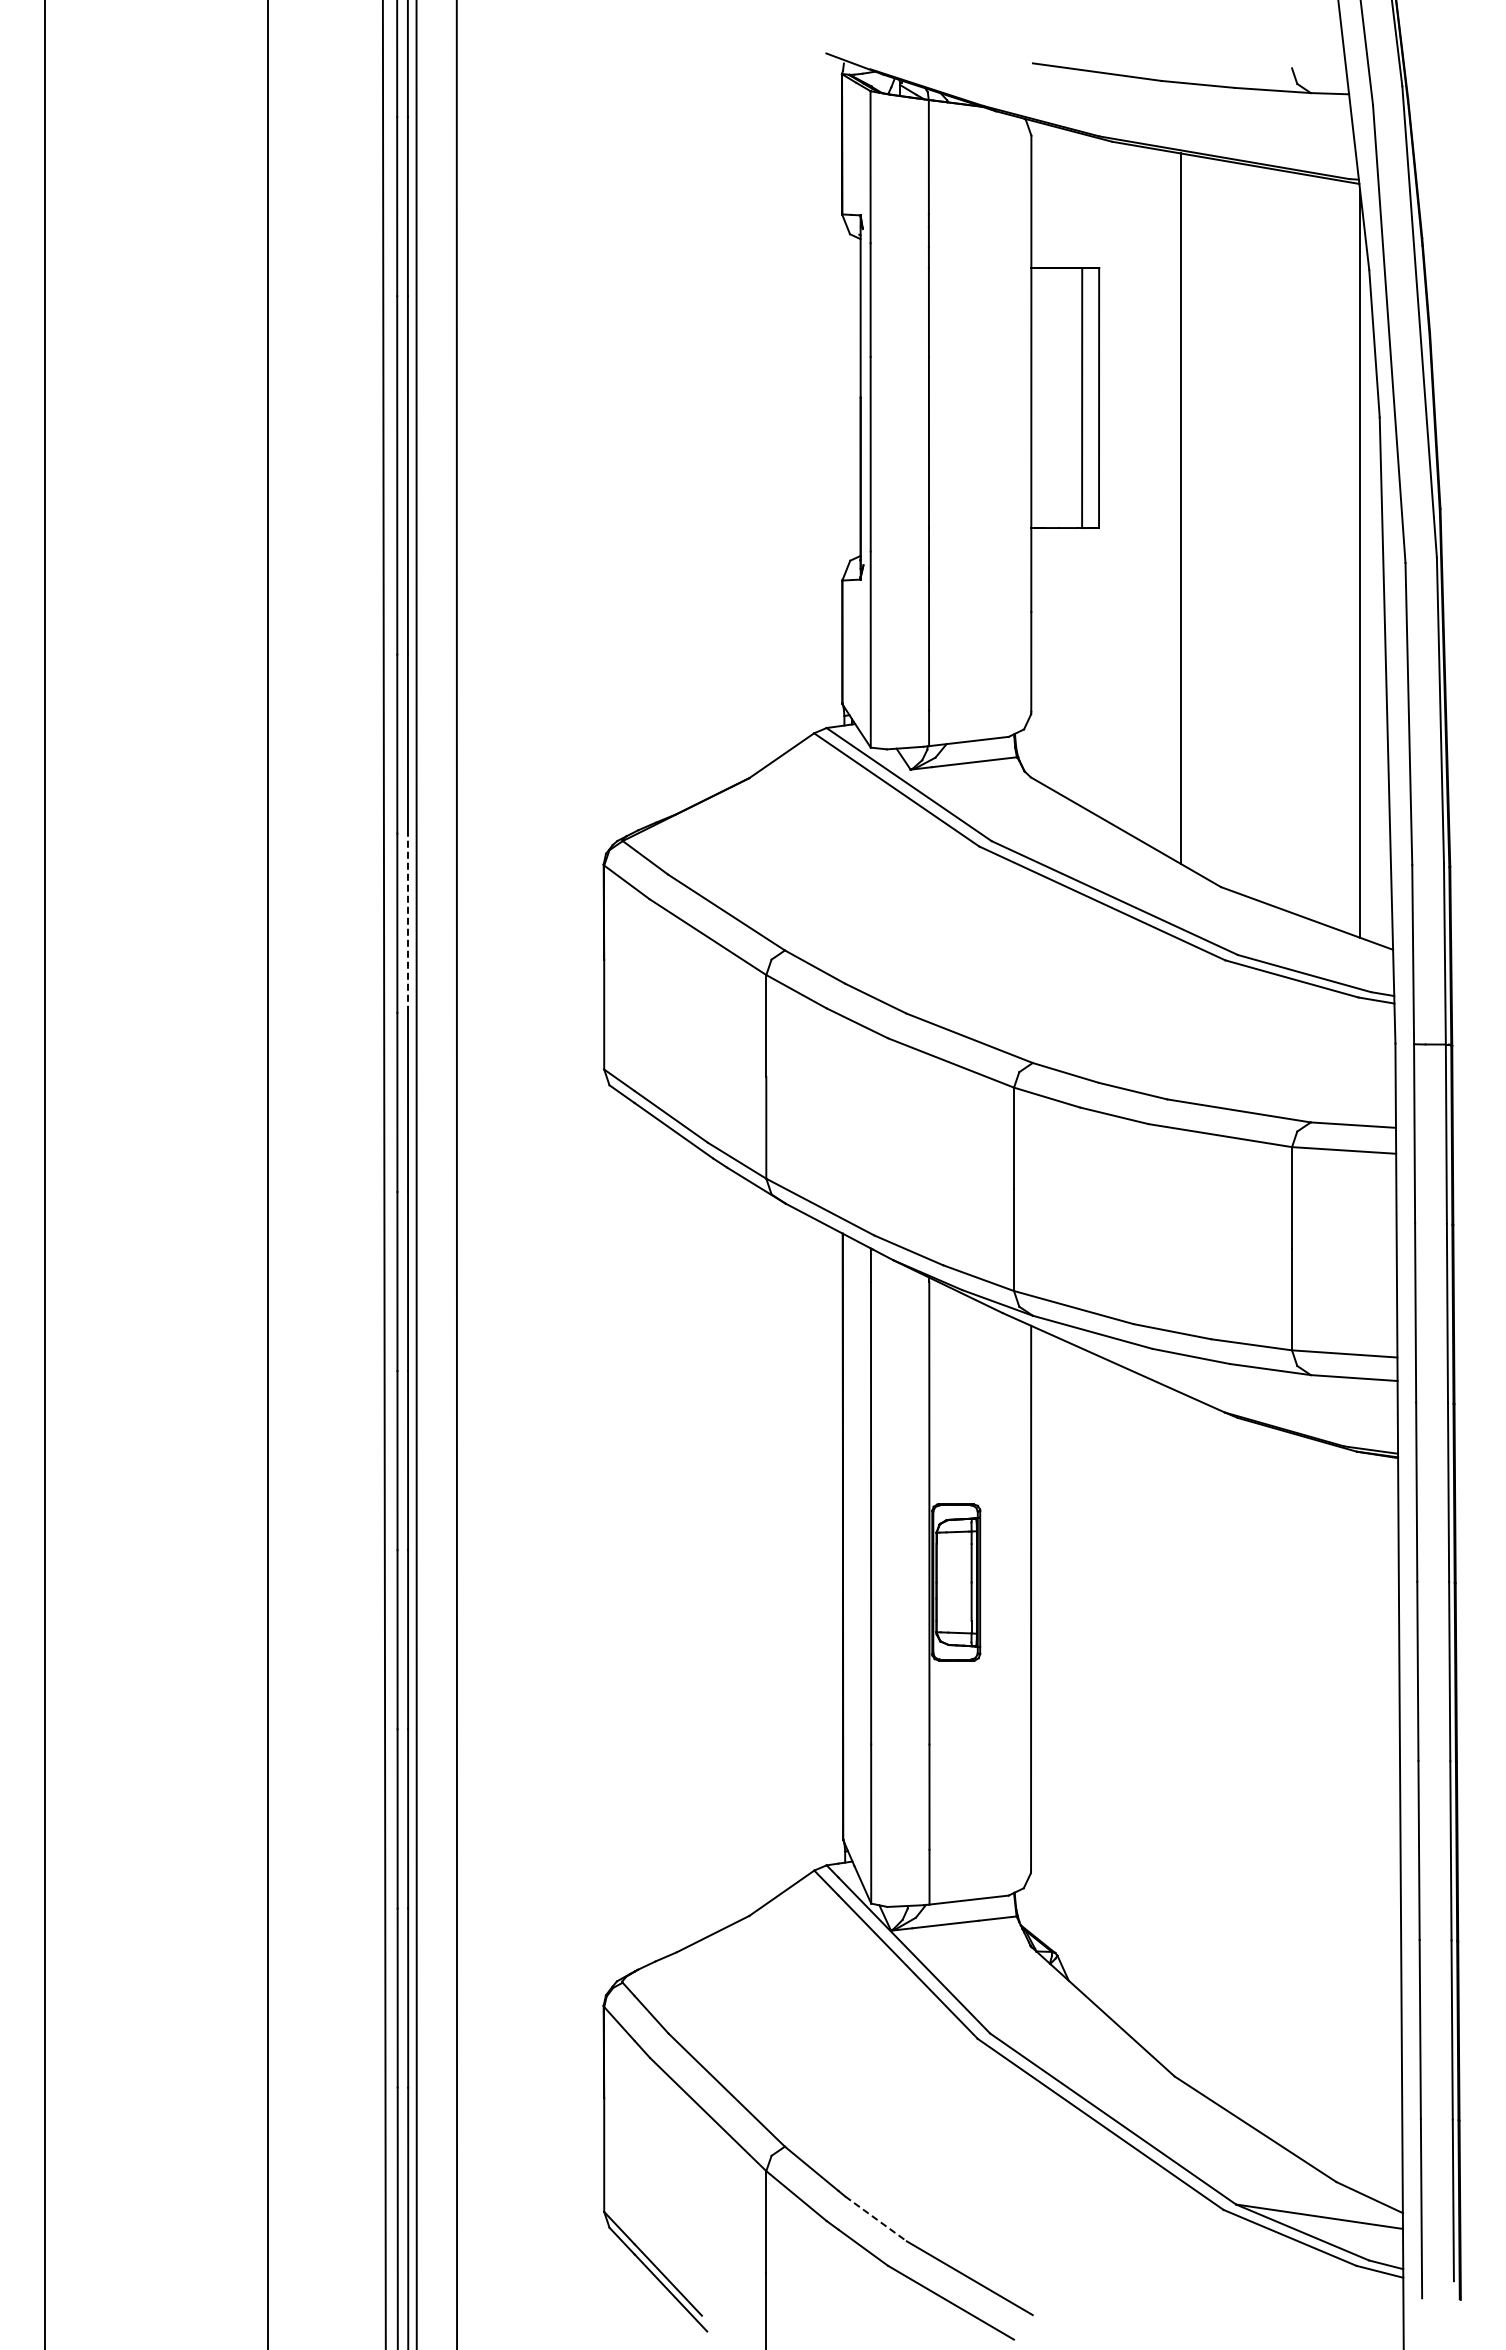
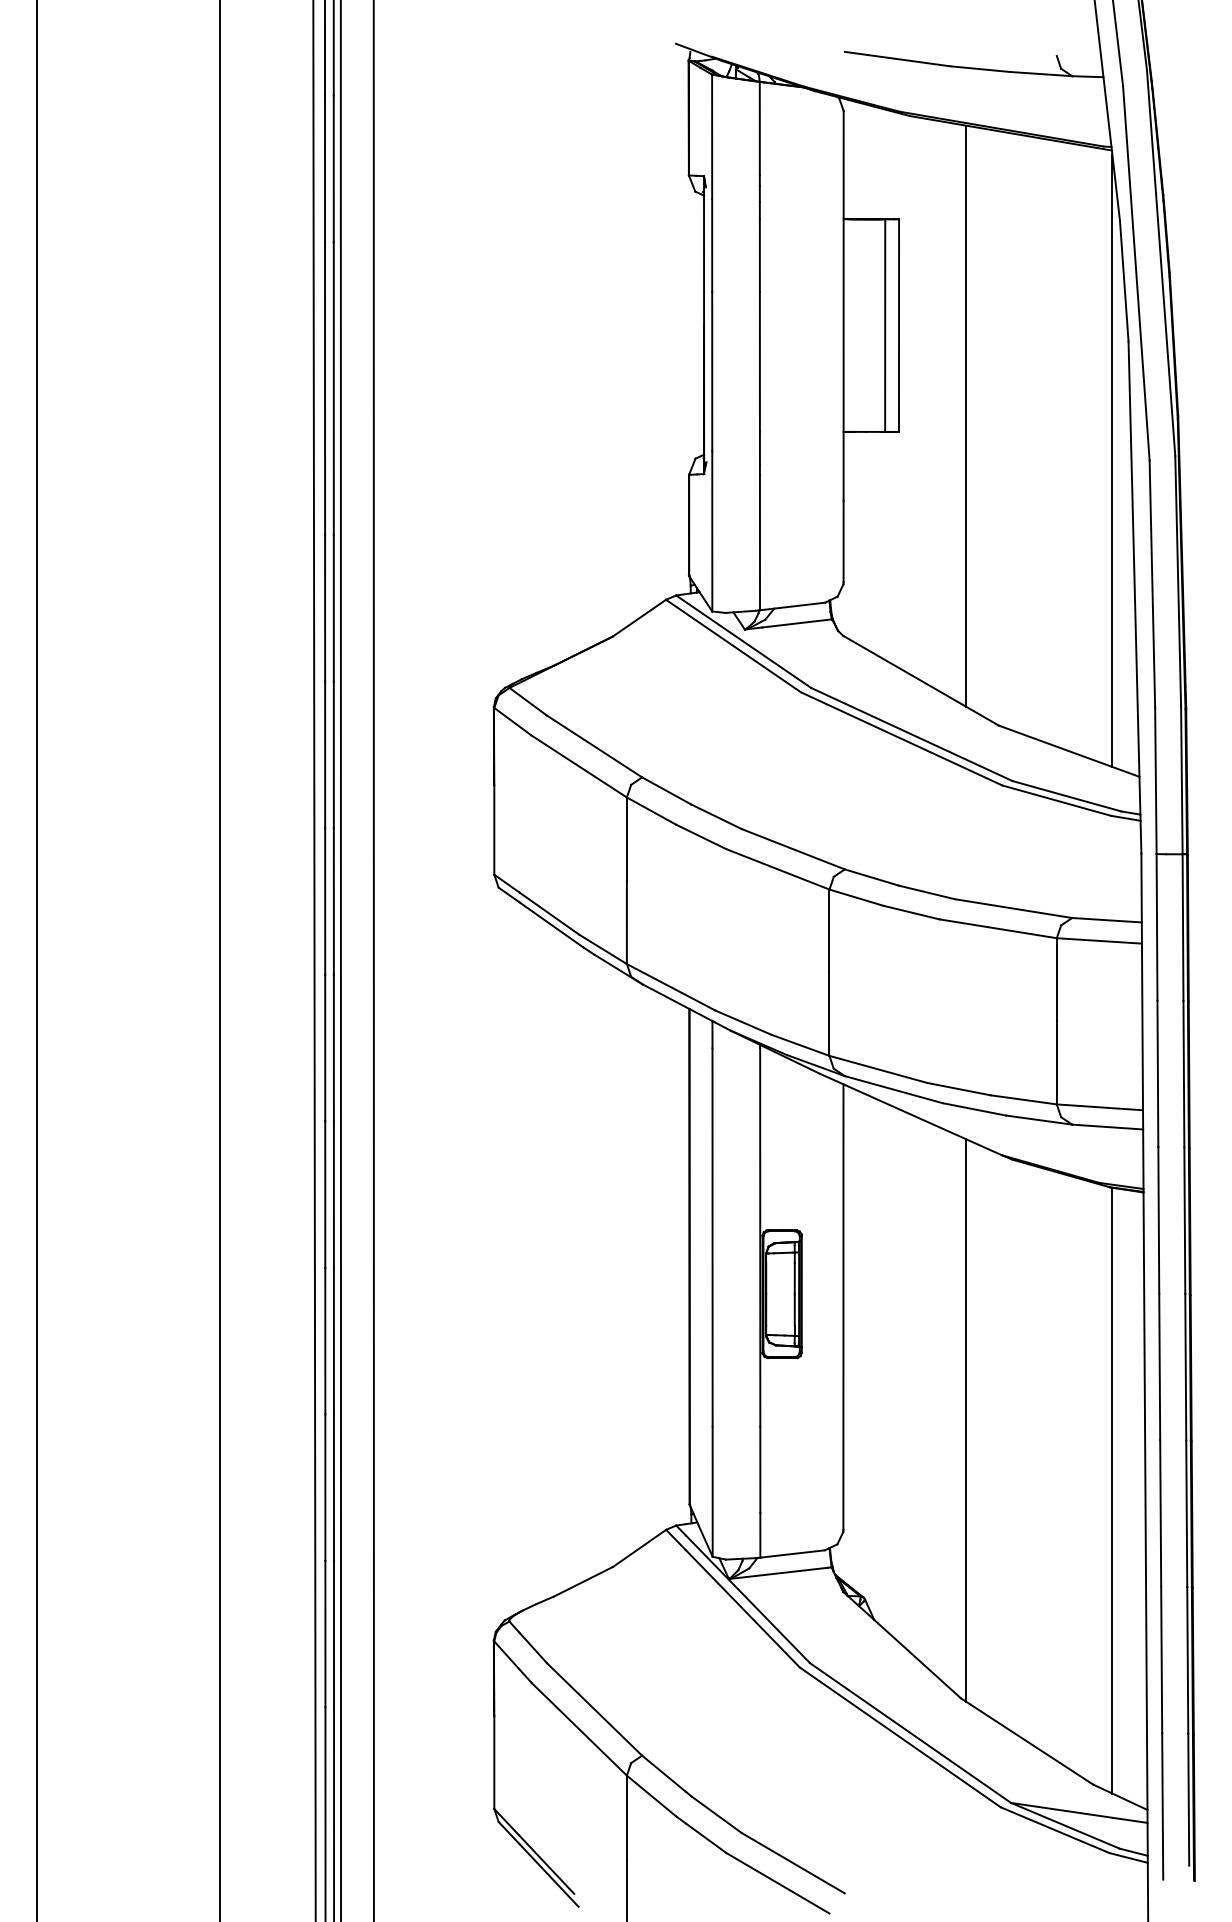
line: (407, 923) -> (333, 755), dashed -> solid
line: (1180, 1736) -> (965, 1420), added
line: (1360, 1822) -> (1112, 1490), added
line: (876, 2219) -> (716, 1815), dashed -> solid

